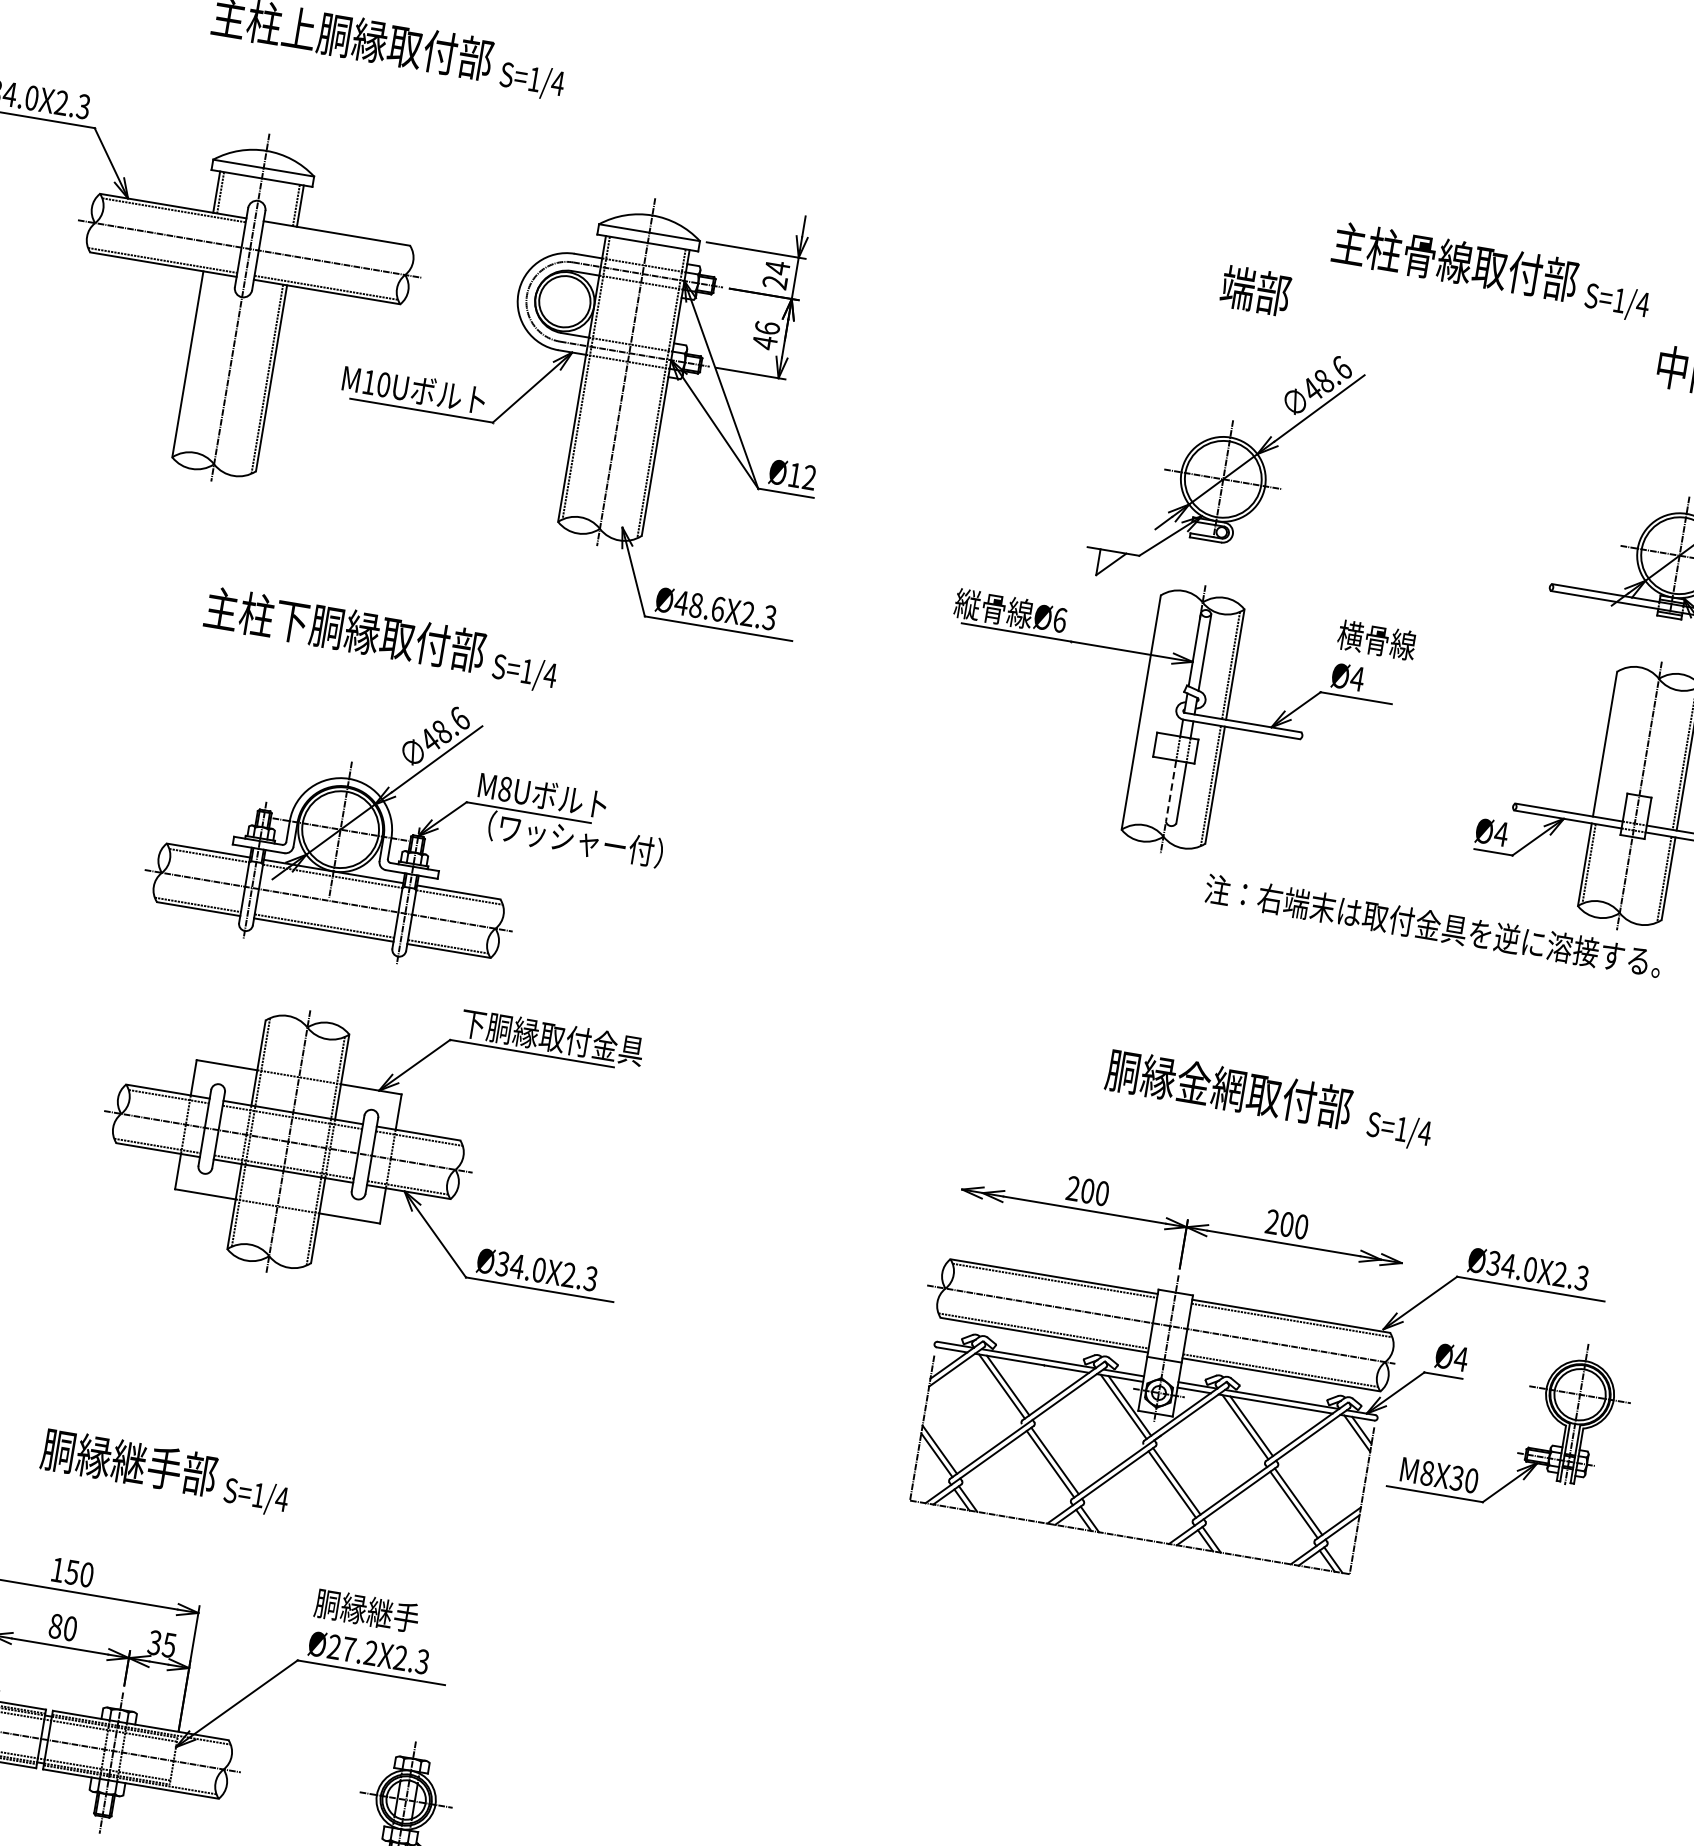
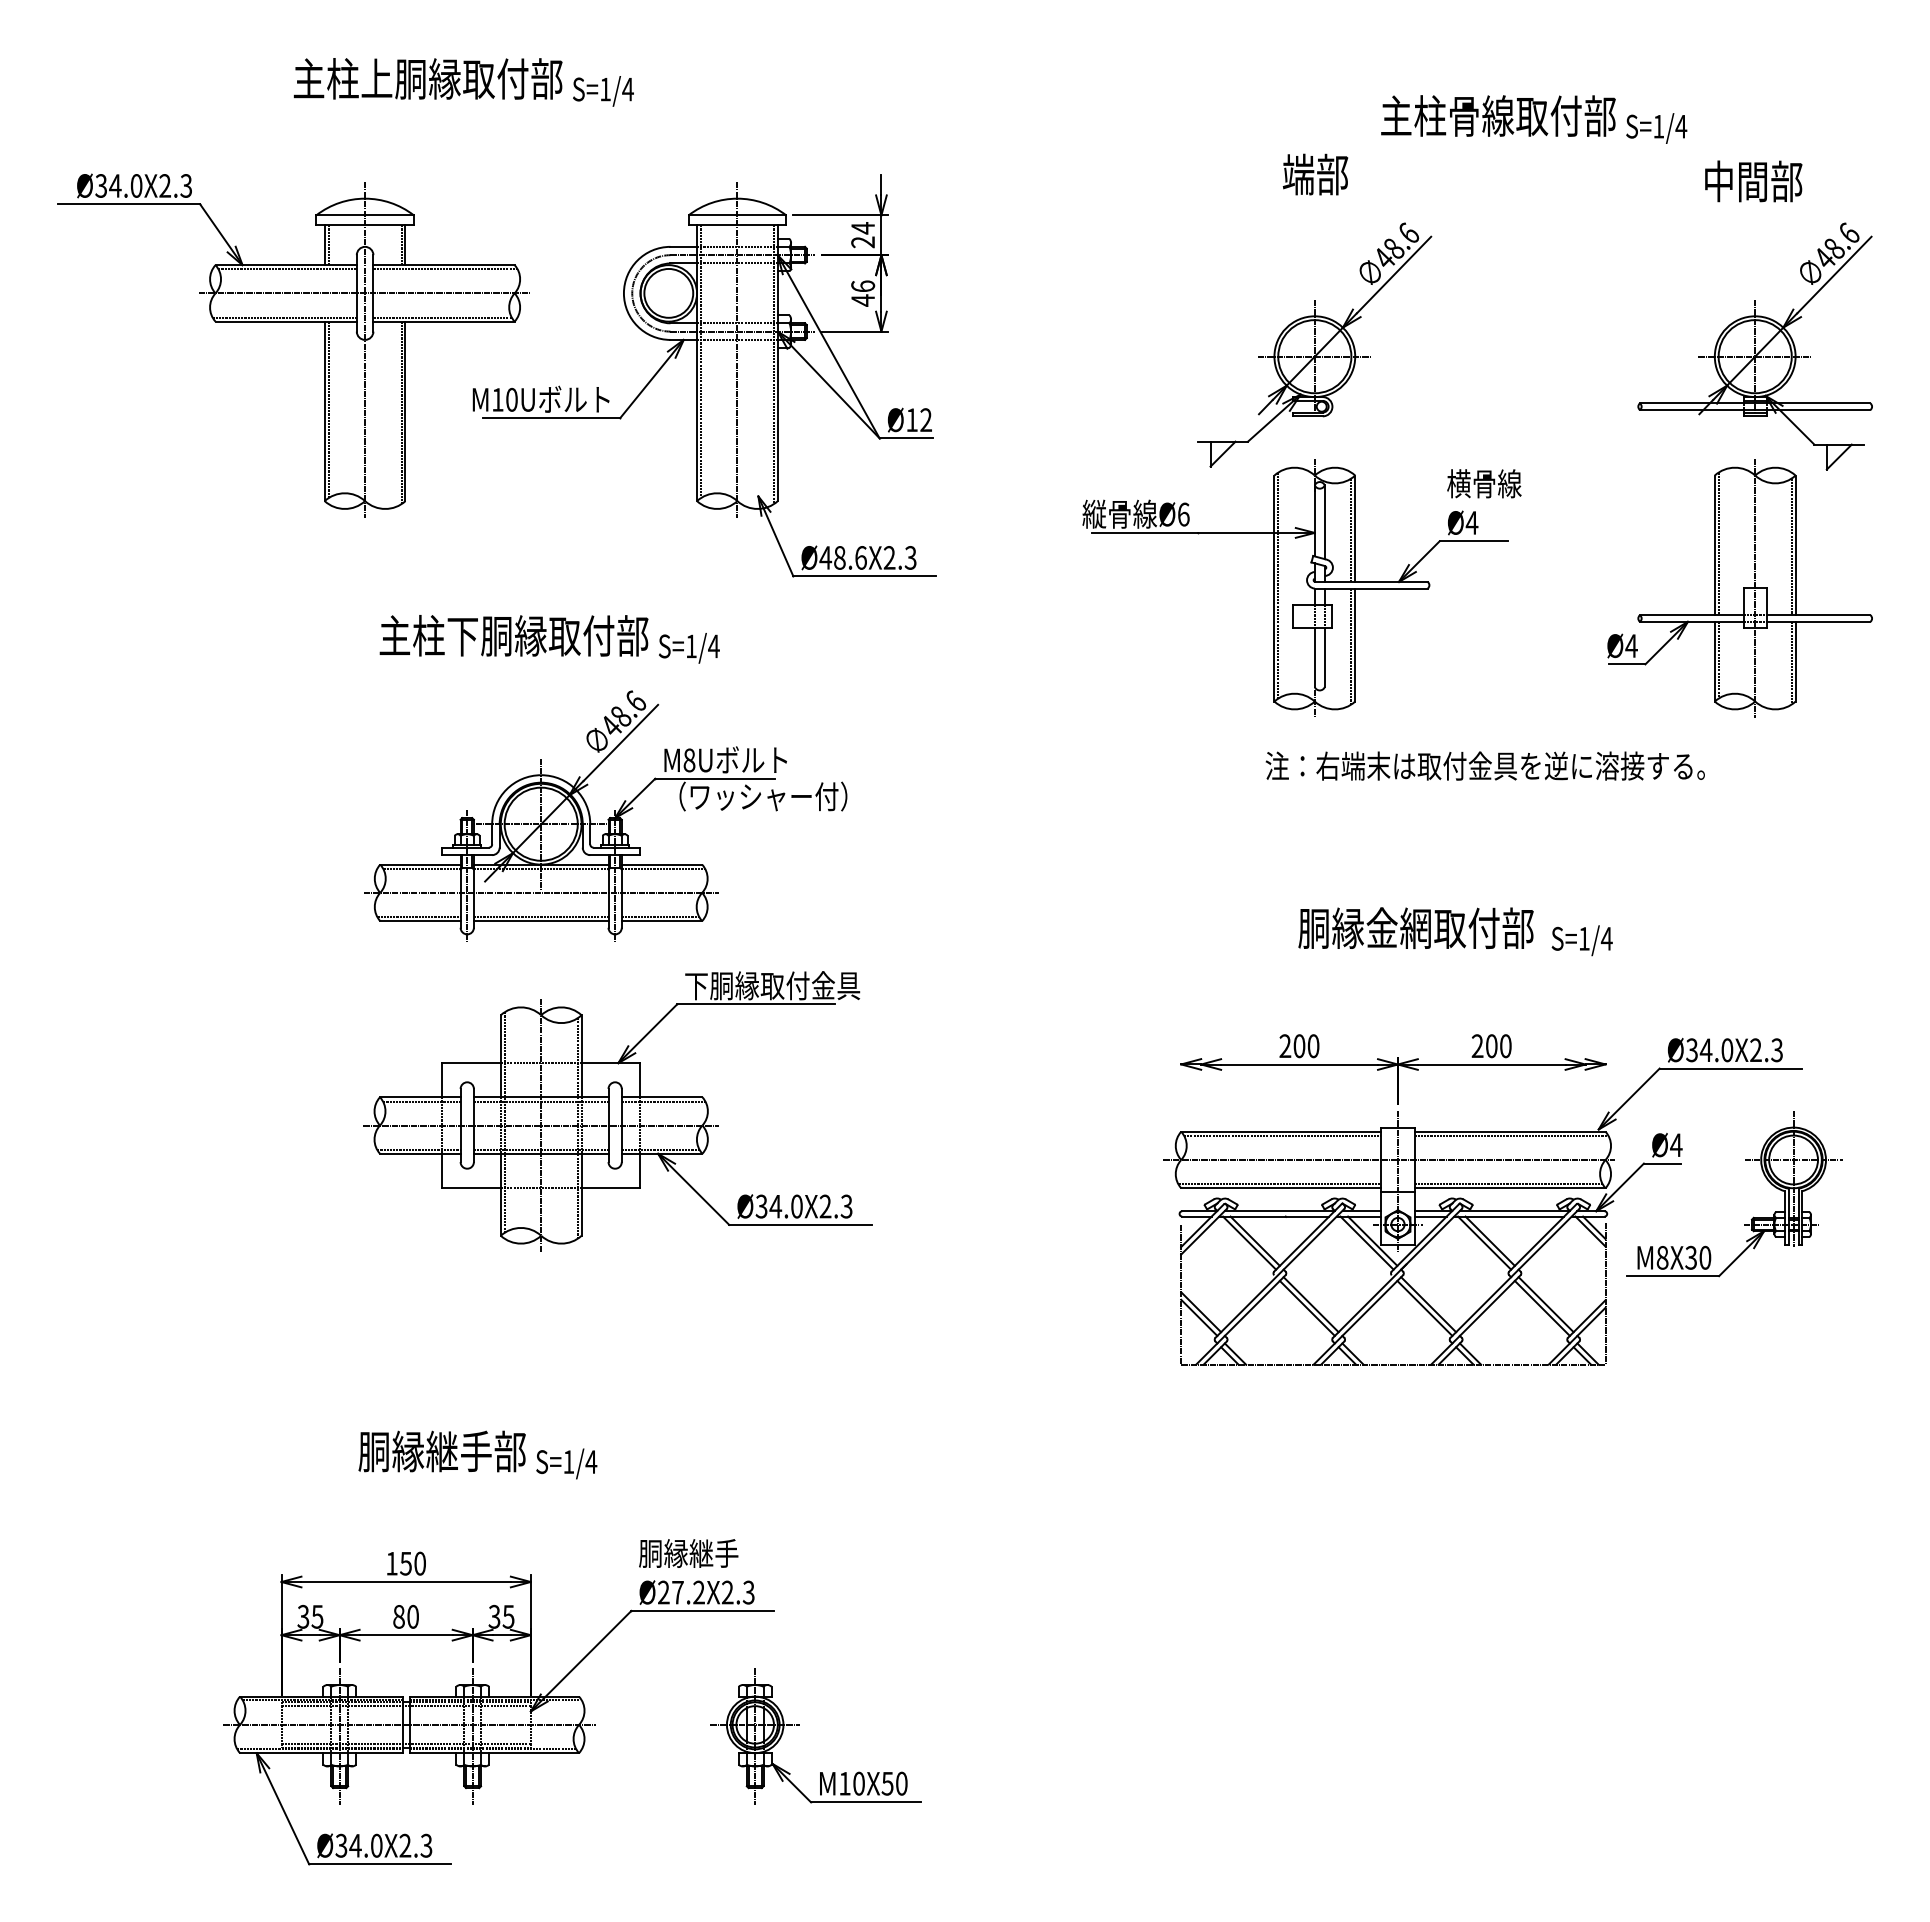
line: (337, 237) -> (445, 268), added
line: (192, 363) -> (328, 409), added
line: (1145, 710) -> (1278, 585), added
line: (1609, 742) -> (1718, 543), added
line: (1170, 792) -> (1314, 658), dashed -> solid
text: (1432, 925) -> (1484, 765), moved

